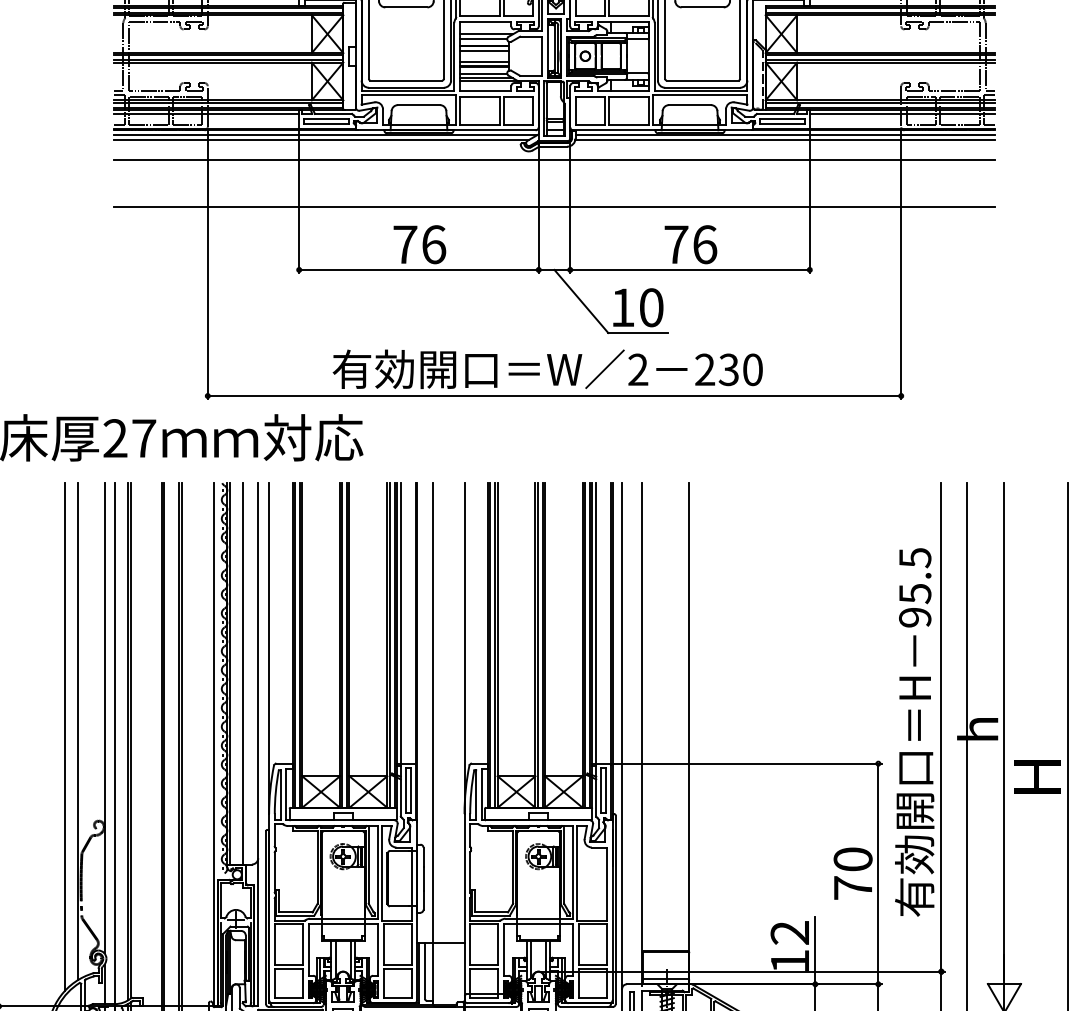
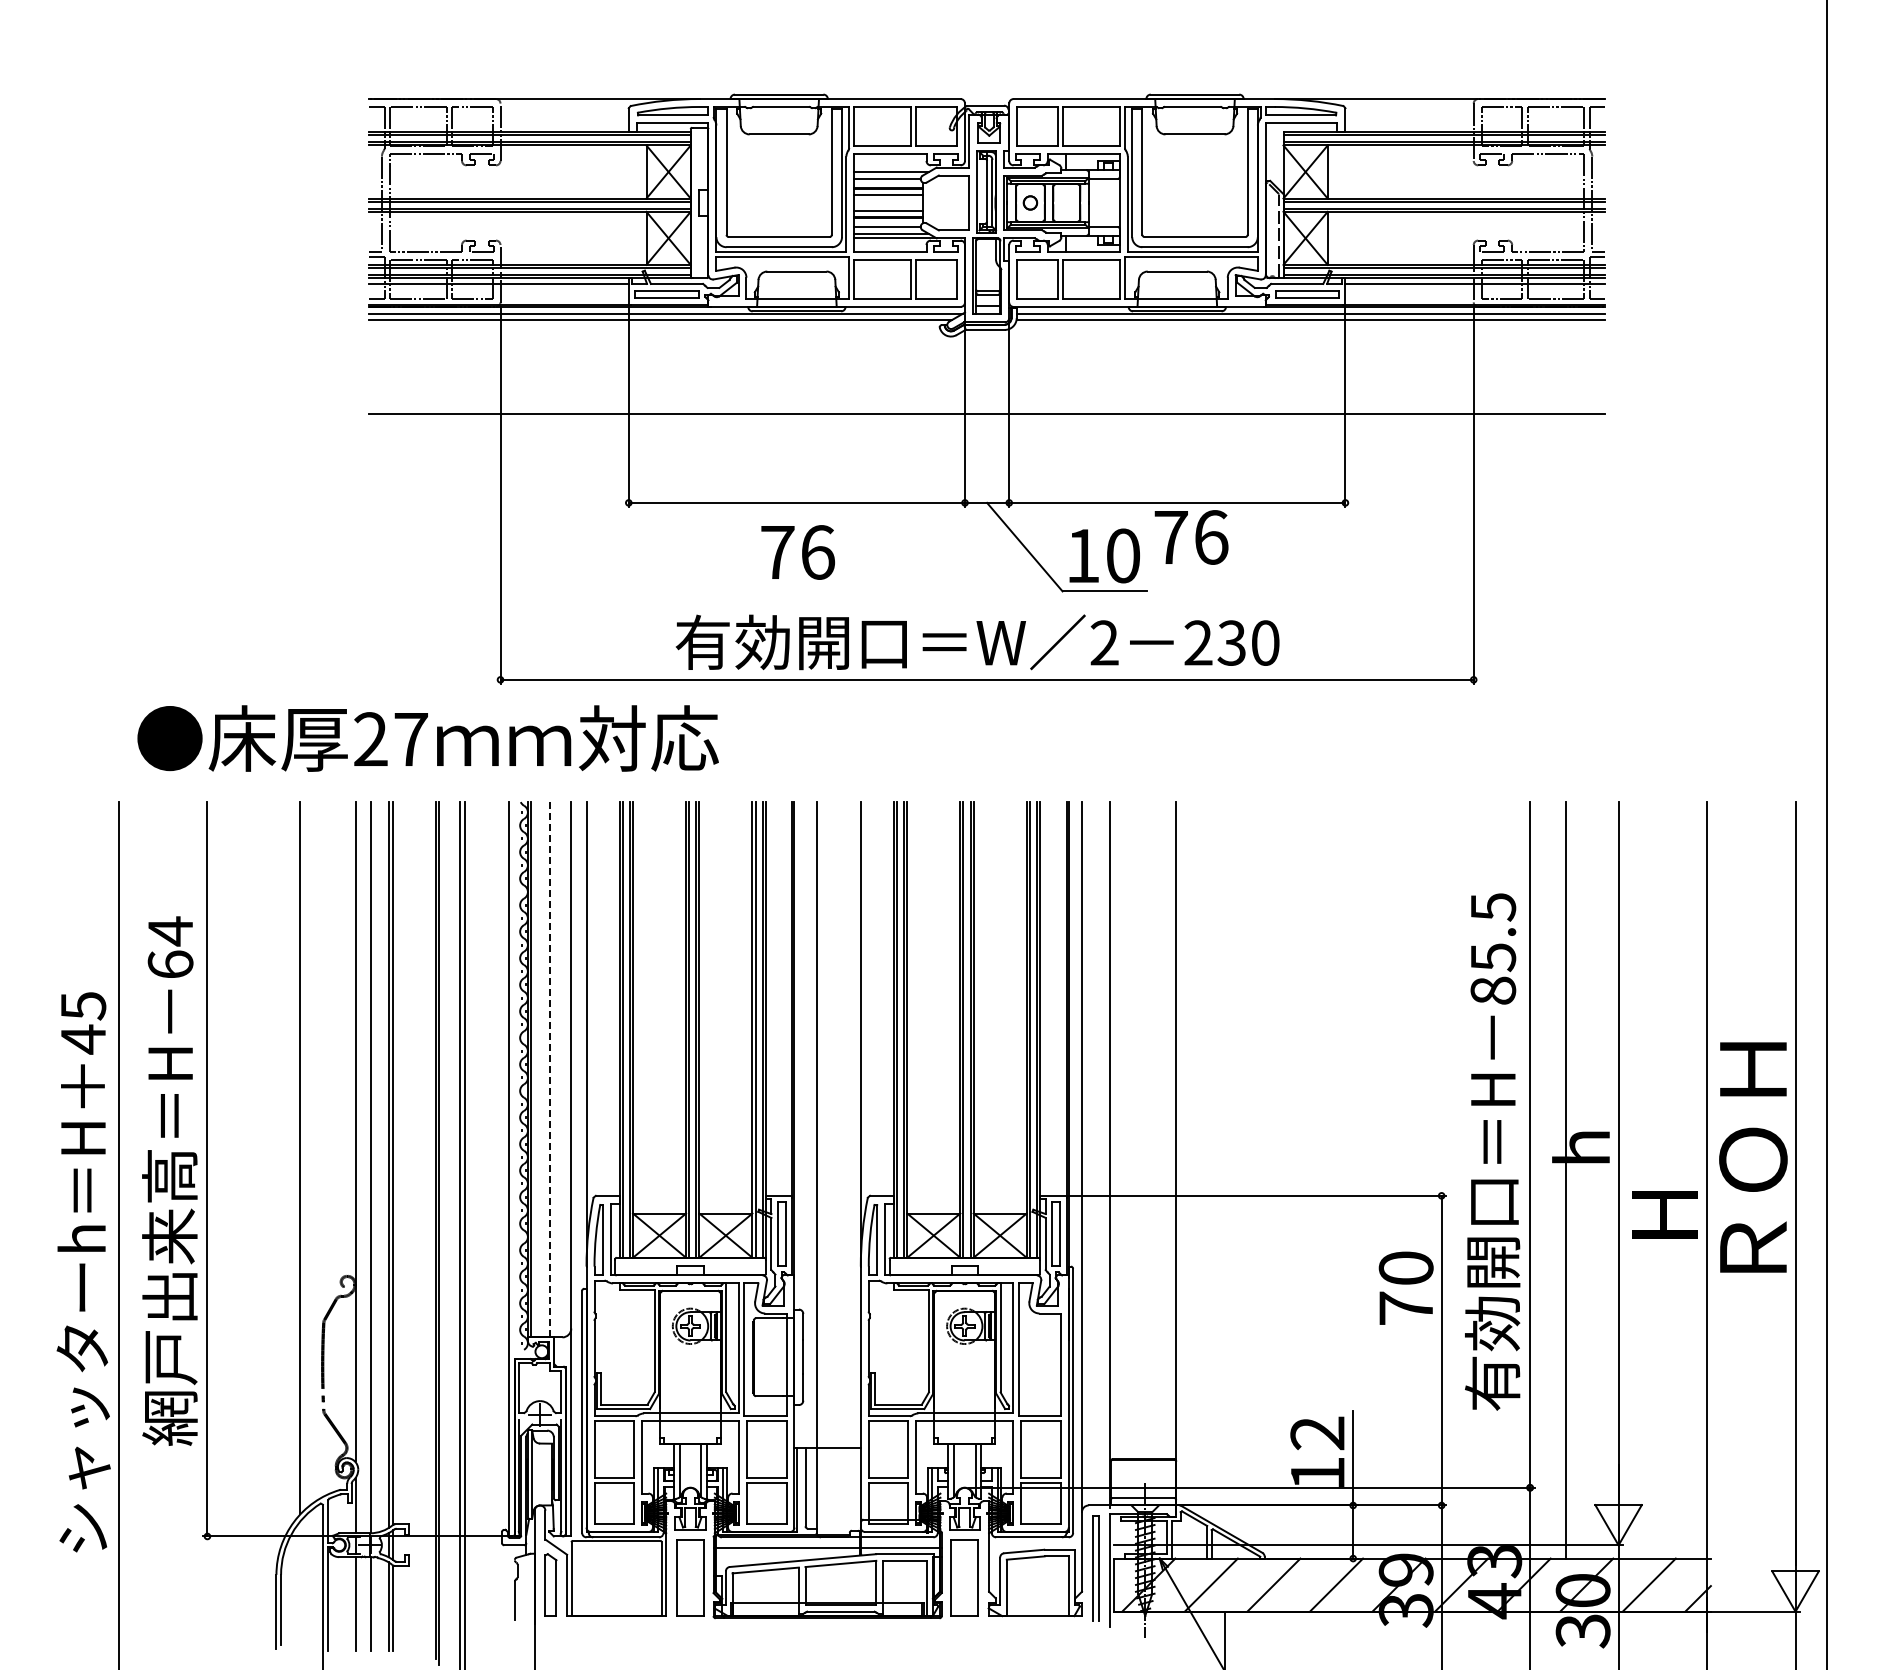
line: (554, 159) -> (986, 348), removed
text: (419, 244) -> (797, 552), moved
text: (690, 244) -> (1191, 537), moved
text: (915, 617) -> (1493, 990), 95.5 -> 85.5
line: (400, 623) -> (771, 998), removed
line: (596, 623) -> (1045, 998), removed
line: (243, 673) -> (550, 1069), solid -> dashed
line: (78, 731) -> (318, 1150), removed
text: (852, 873) -> (1405, 1287), moved

